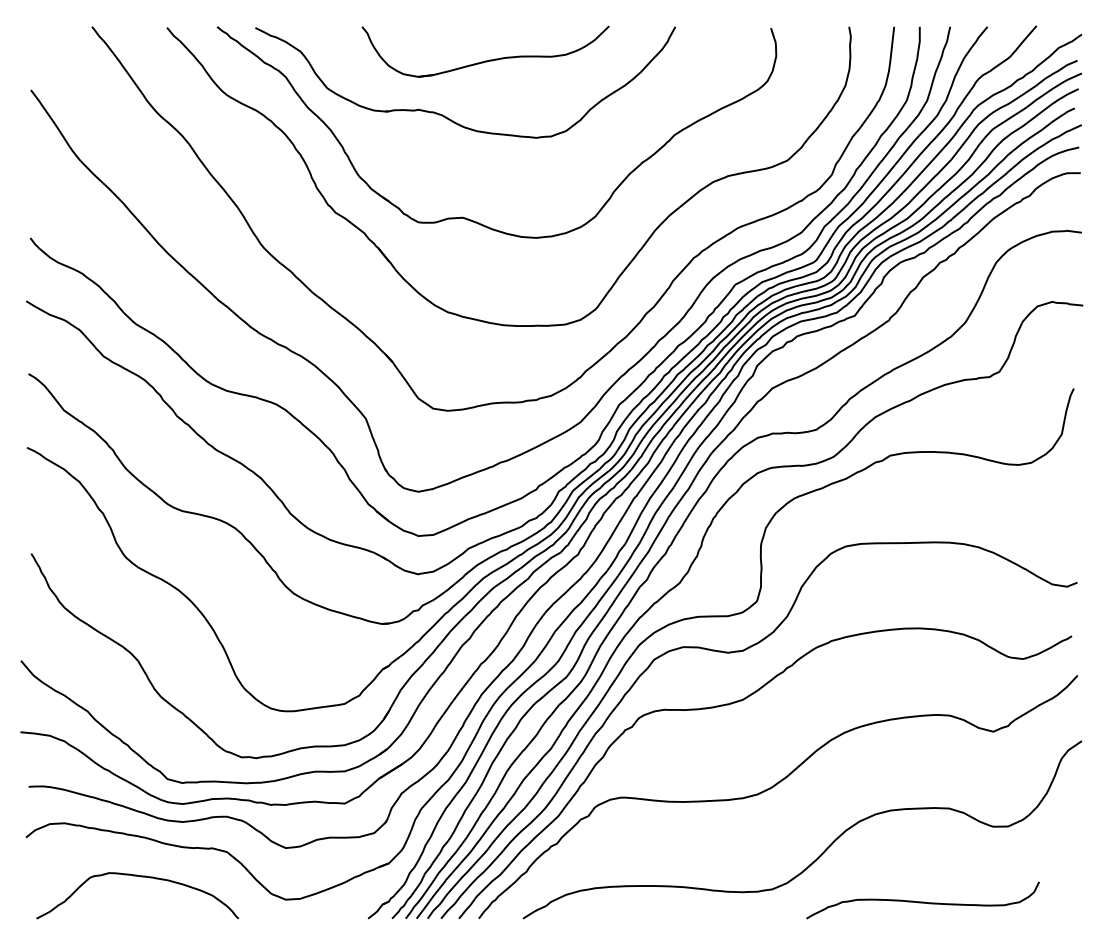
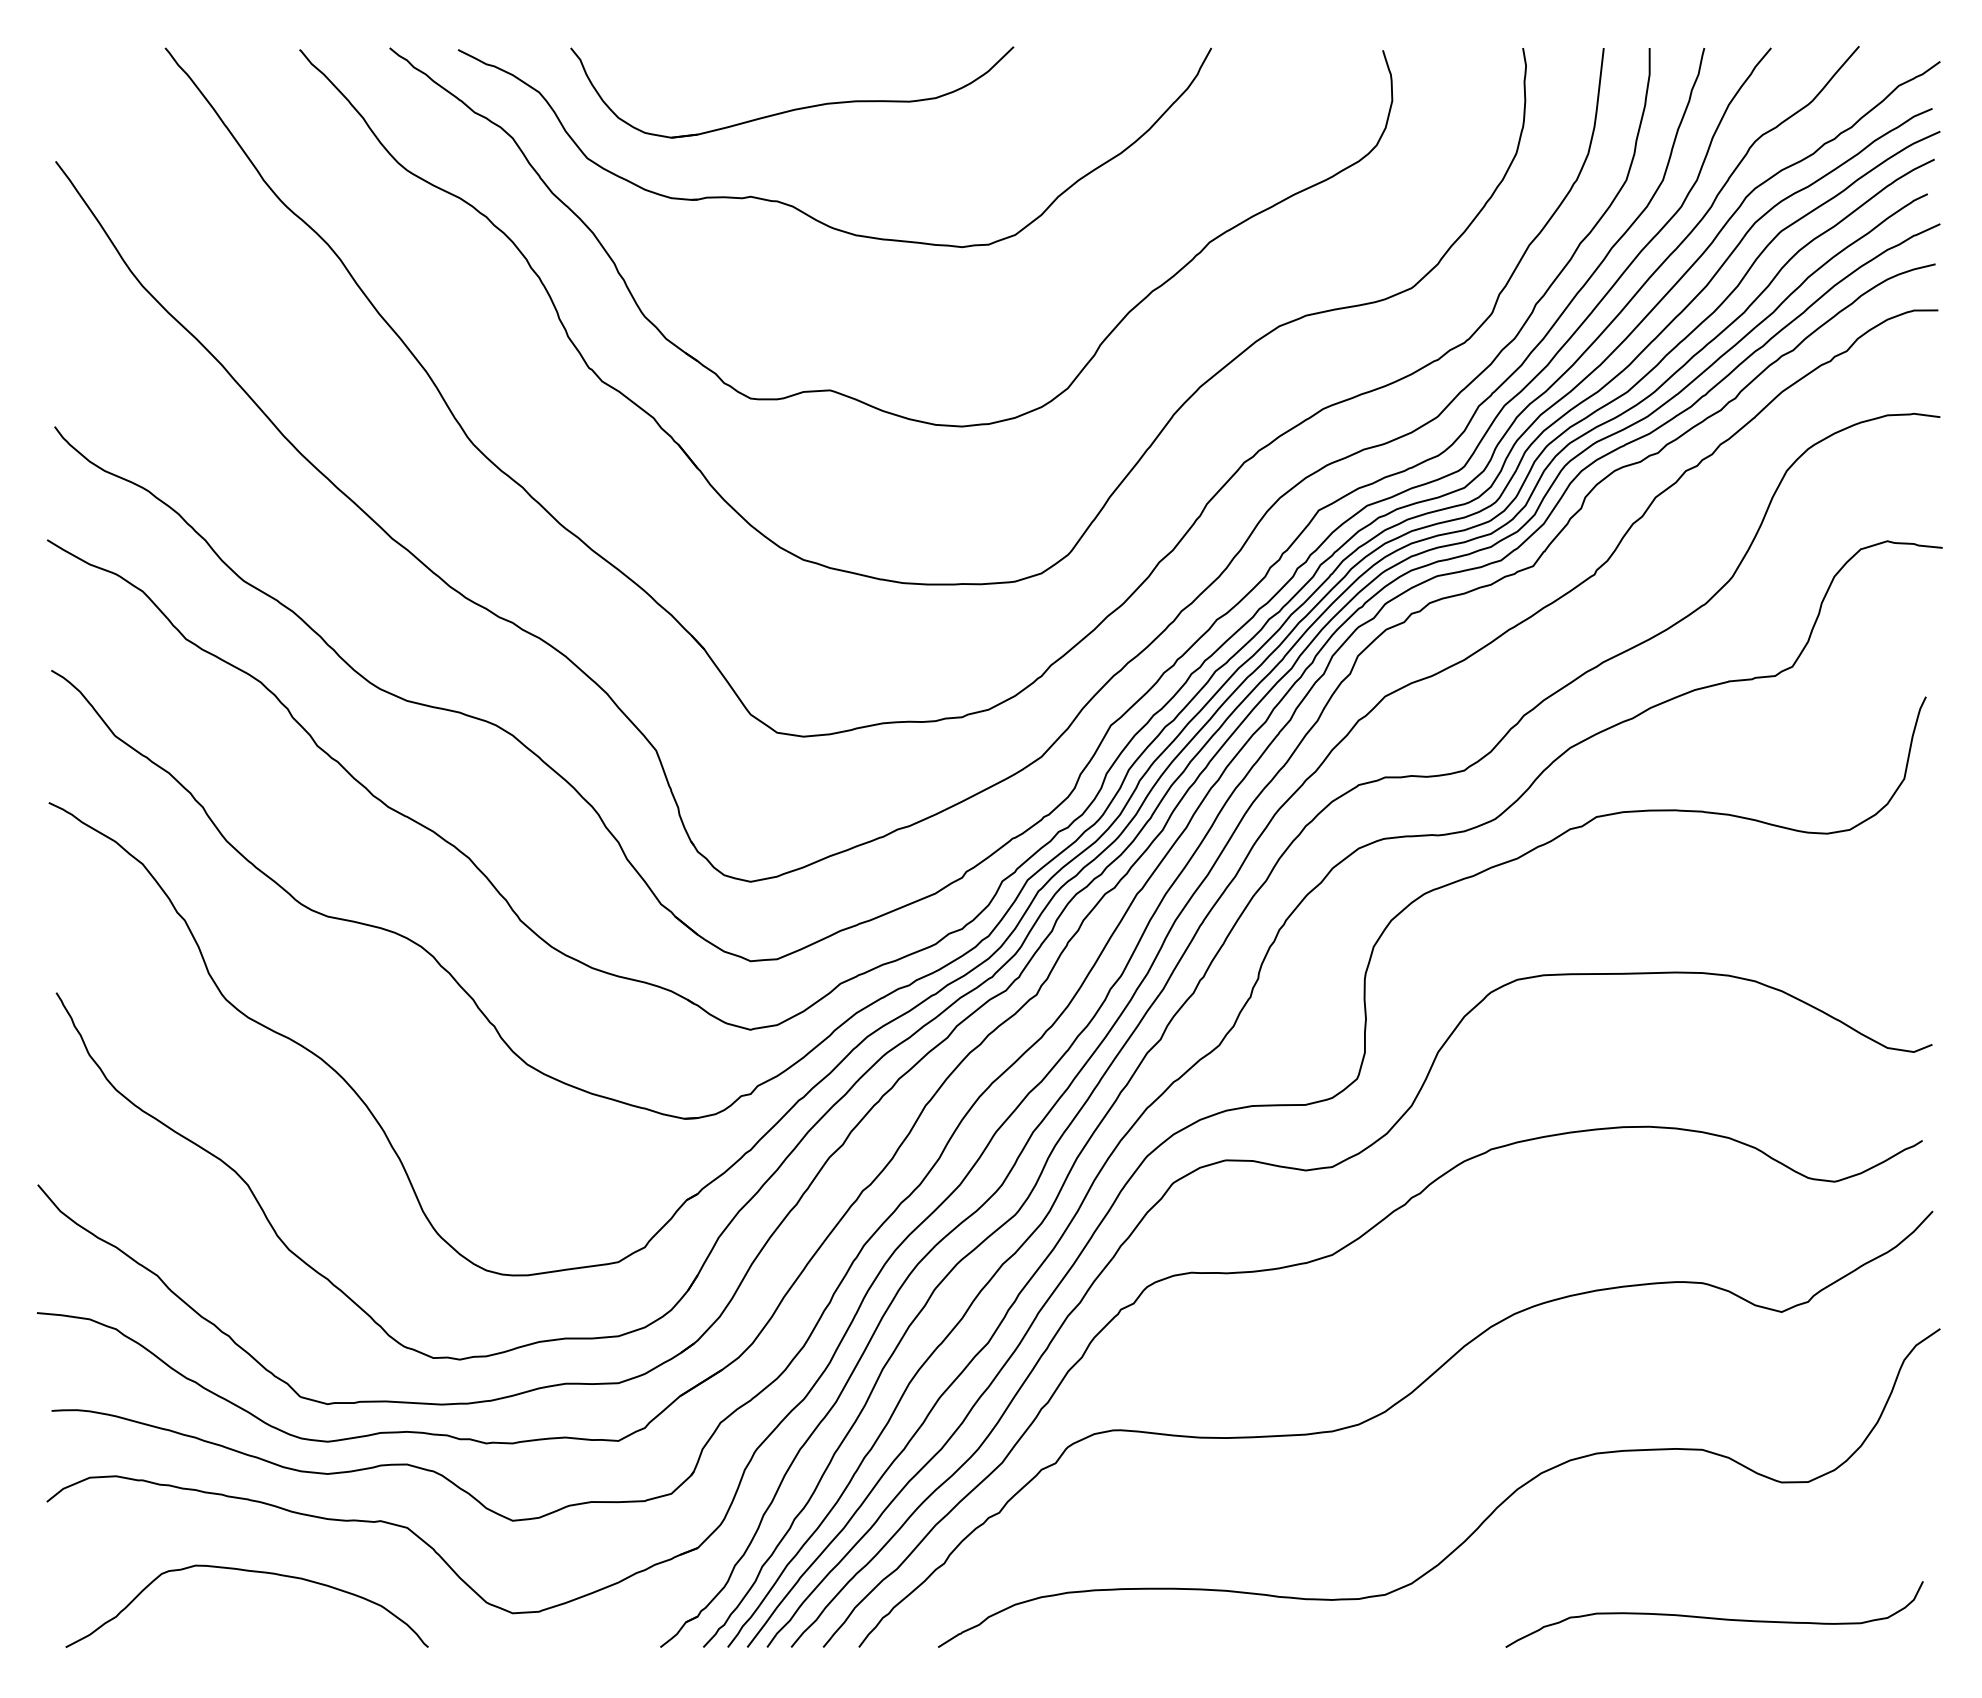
part: (489, 59) -> (799, 106), moved
curve: (922, 901) -> (1713, 1616), moved

